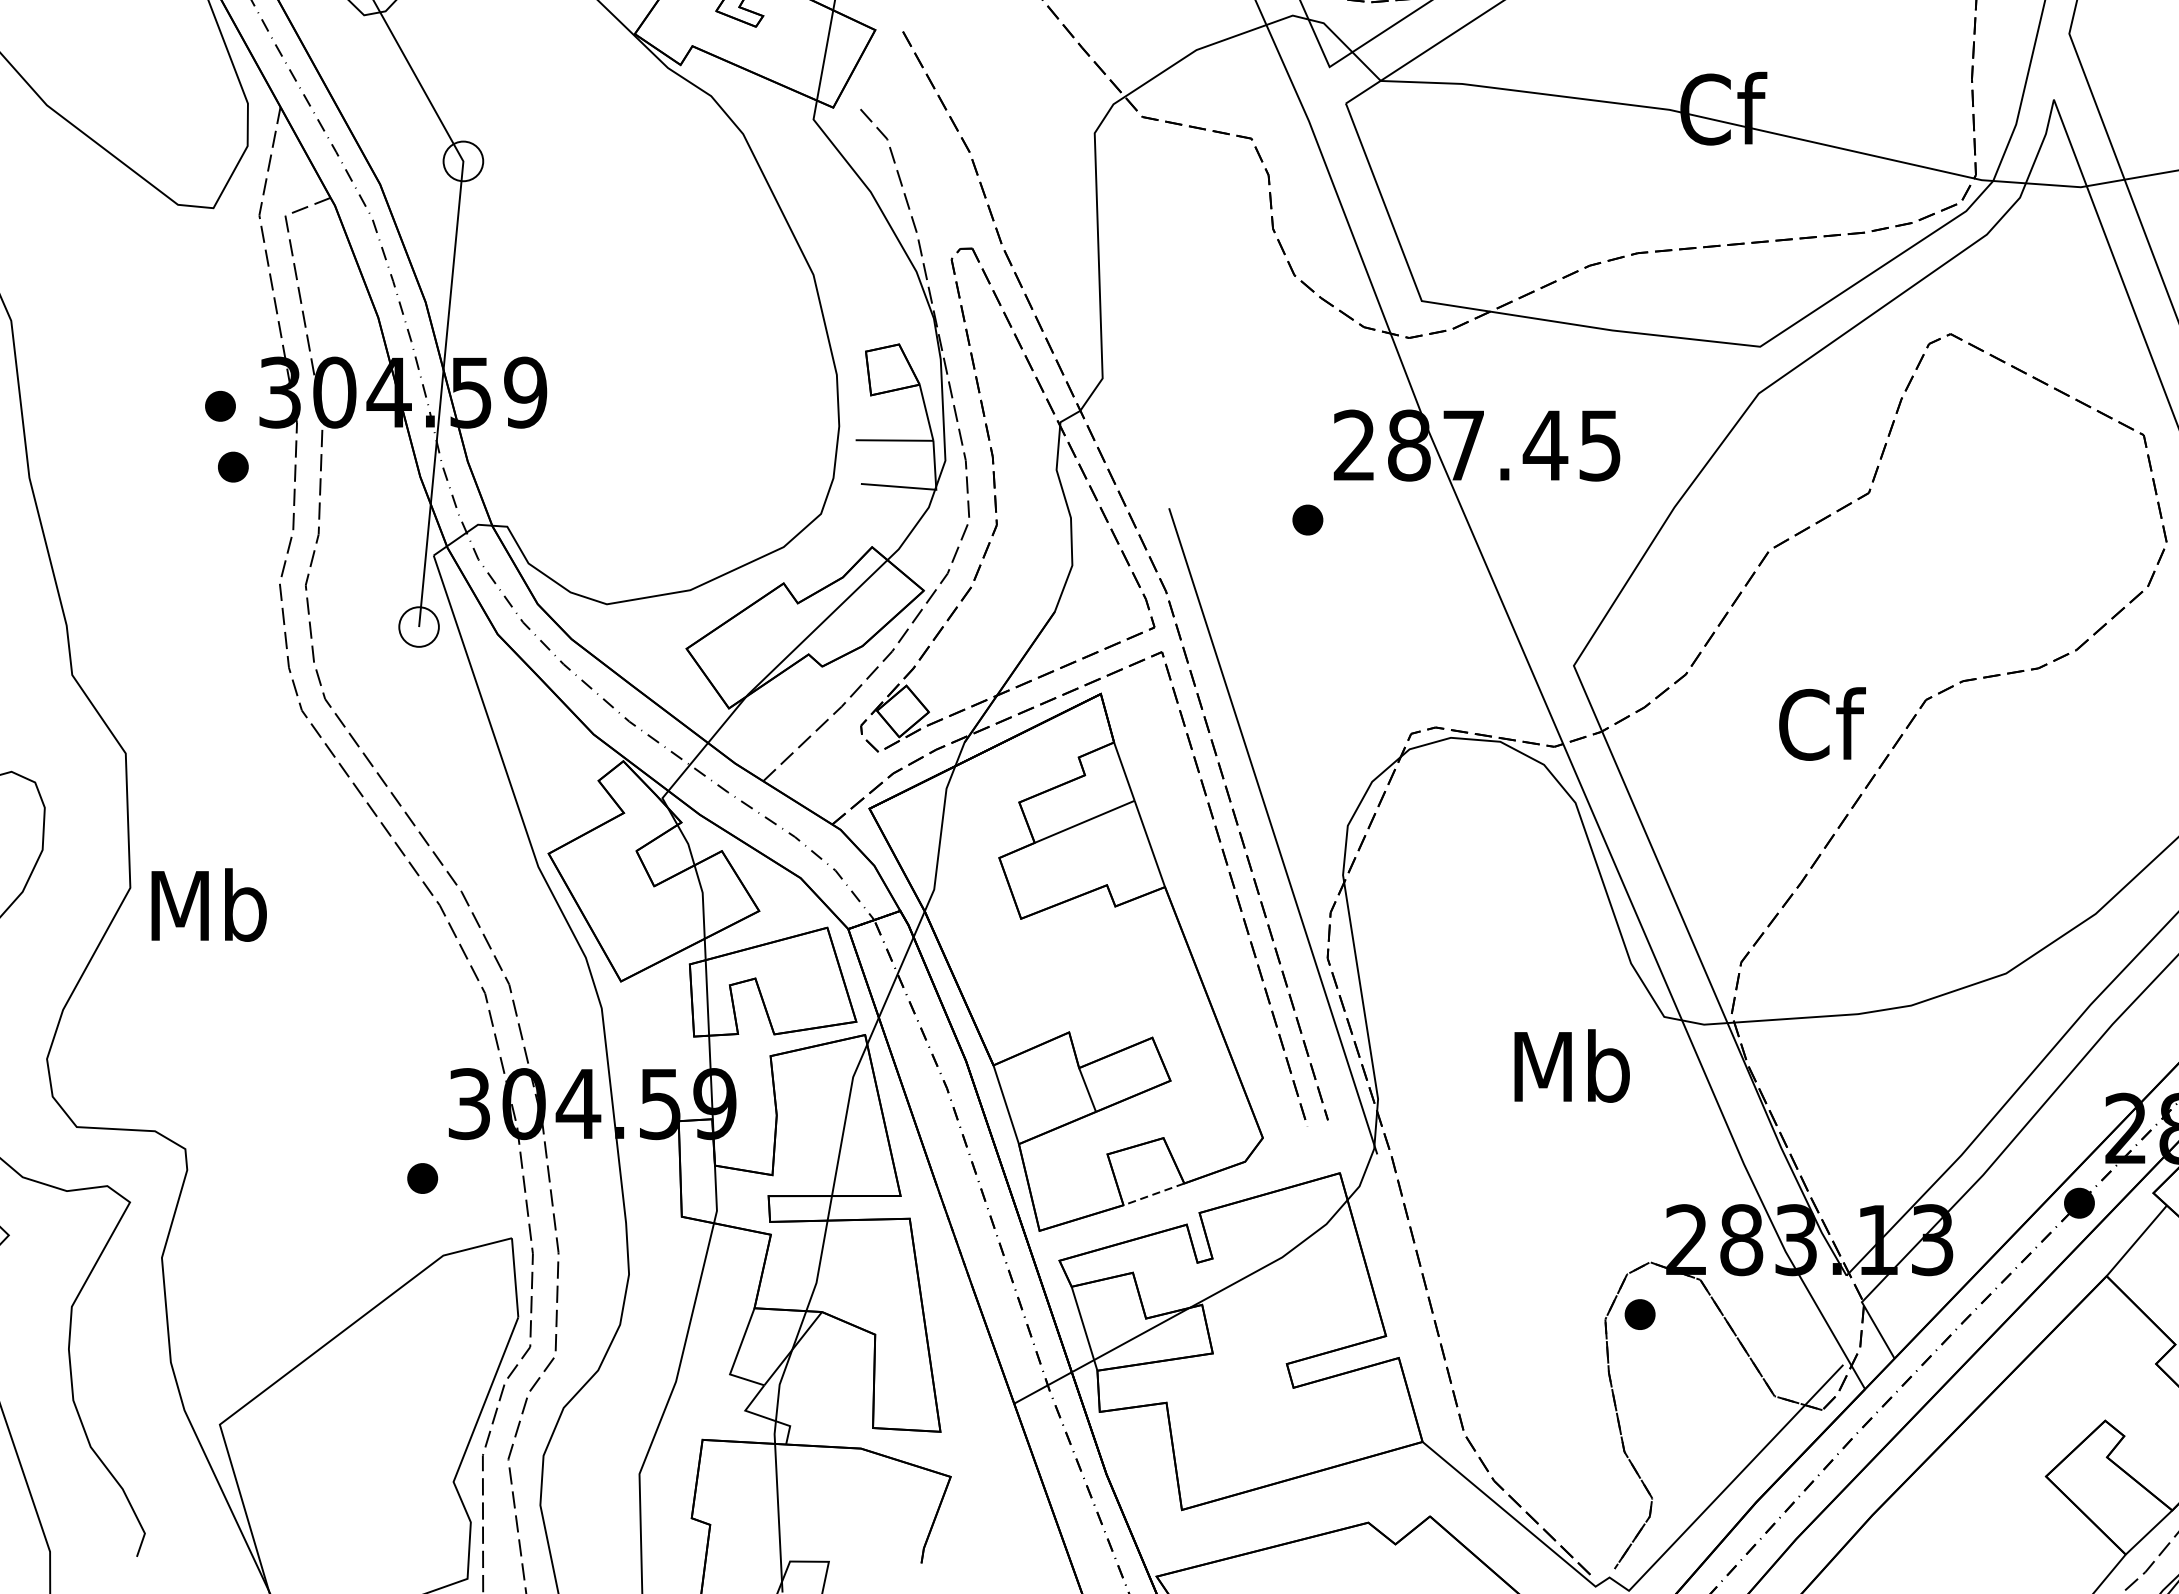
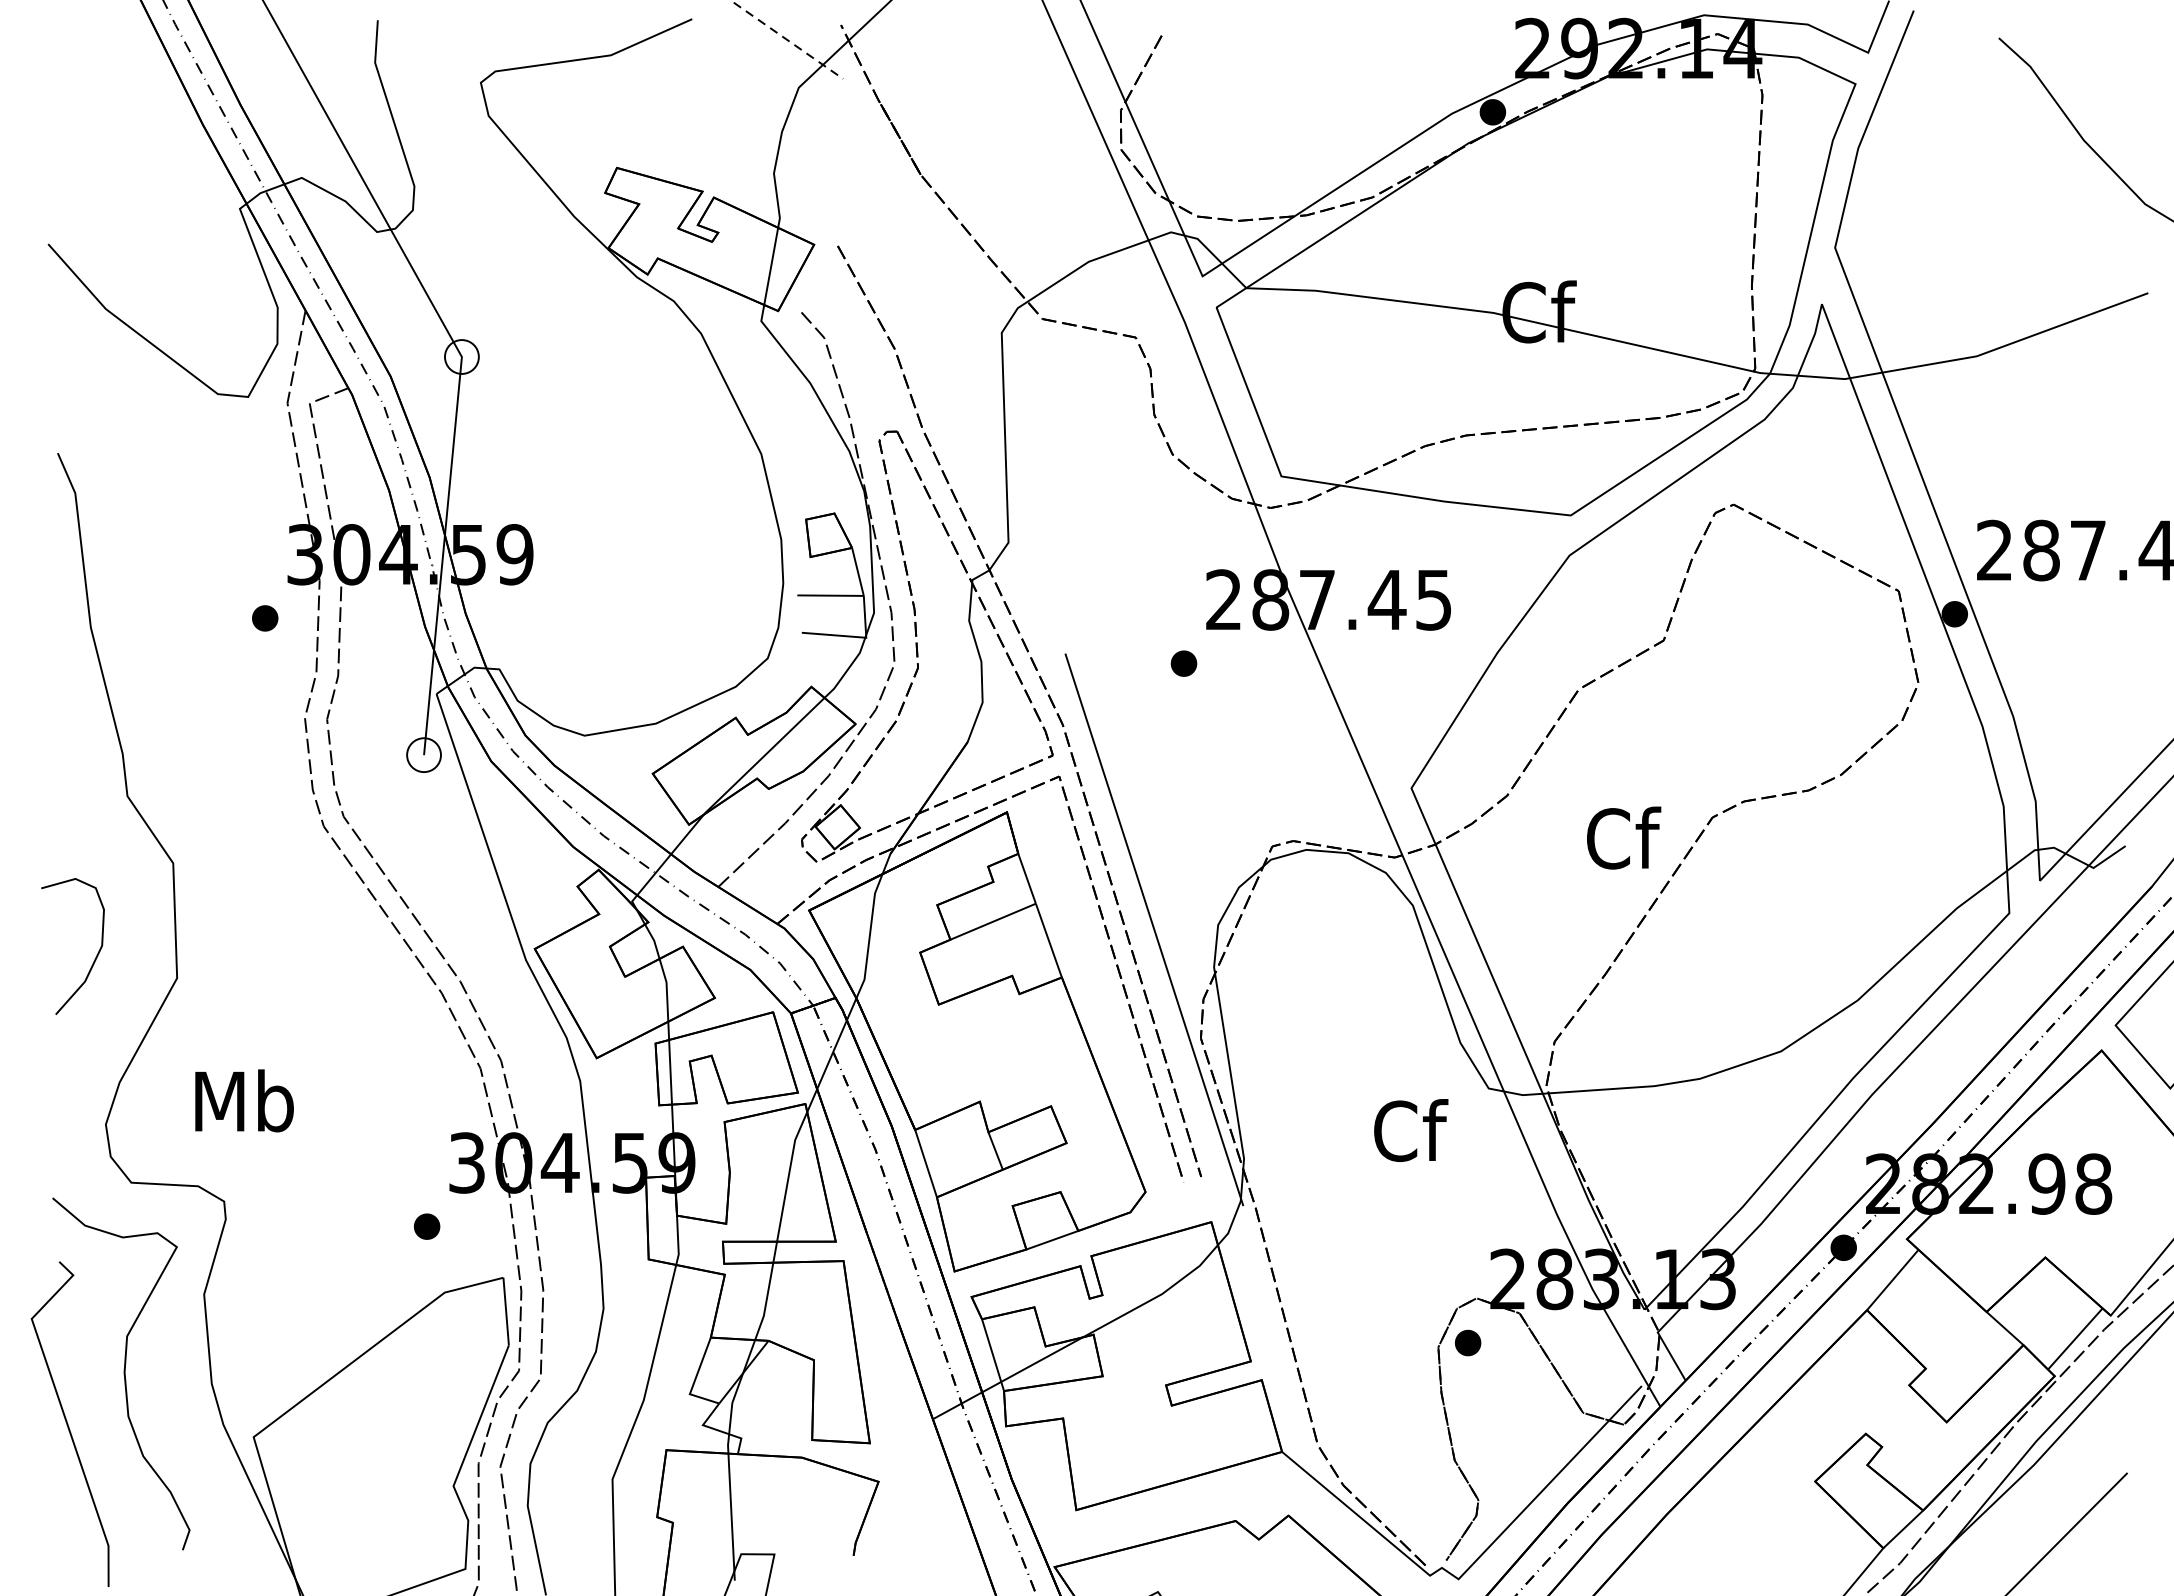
part: (220, 406) -> (254, 566), removed
text: (209, 904) -> (244, 1100), moved
text: (1571, 1066) -> (1409, 1130), Mb -> Cf
line: (1154, 1194) -> (1052, 1240), dashed -> solid

